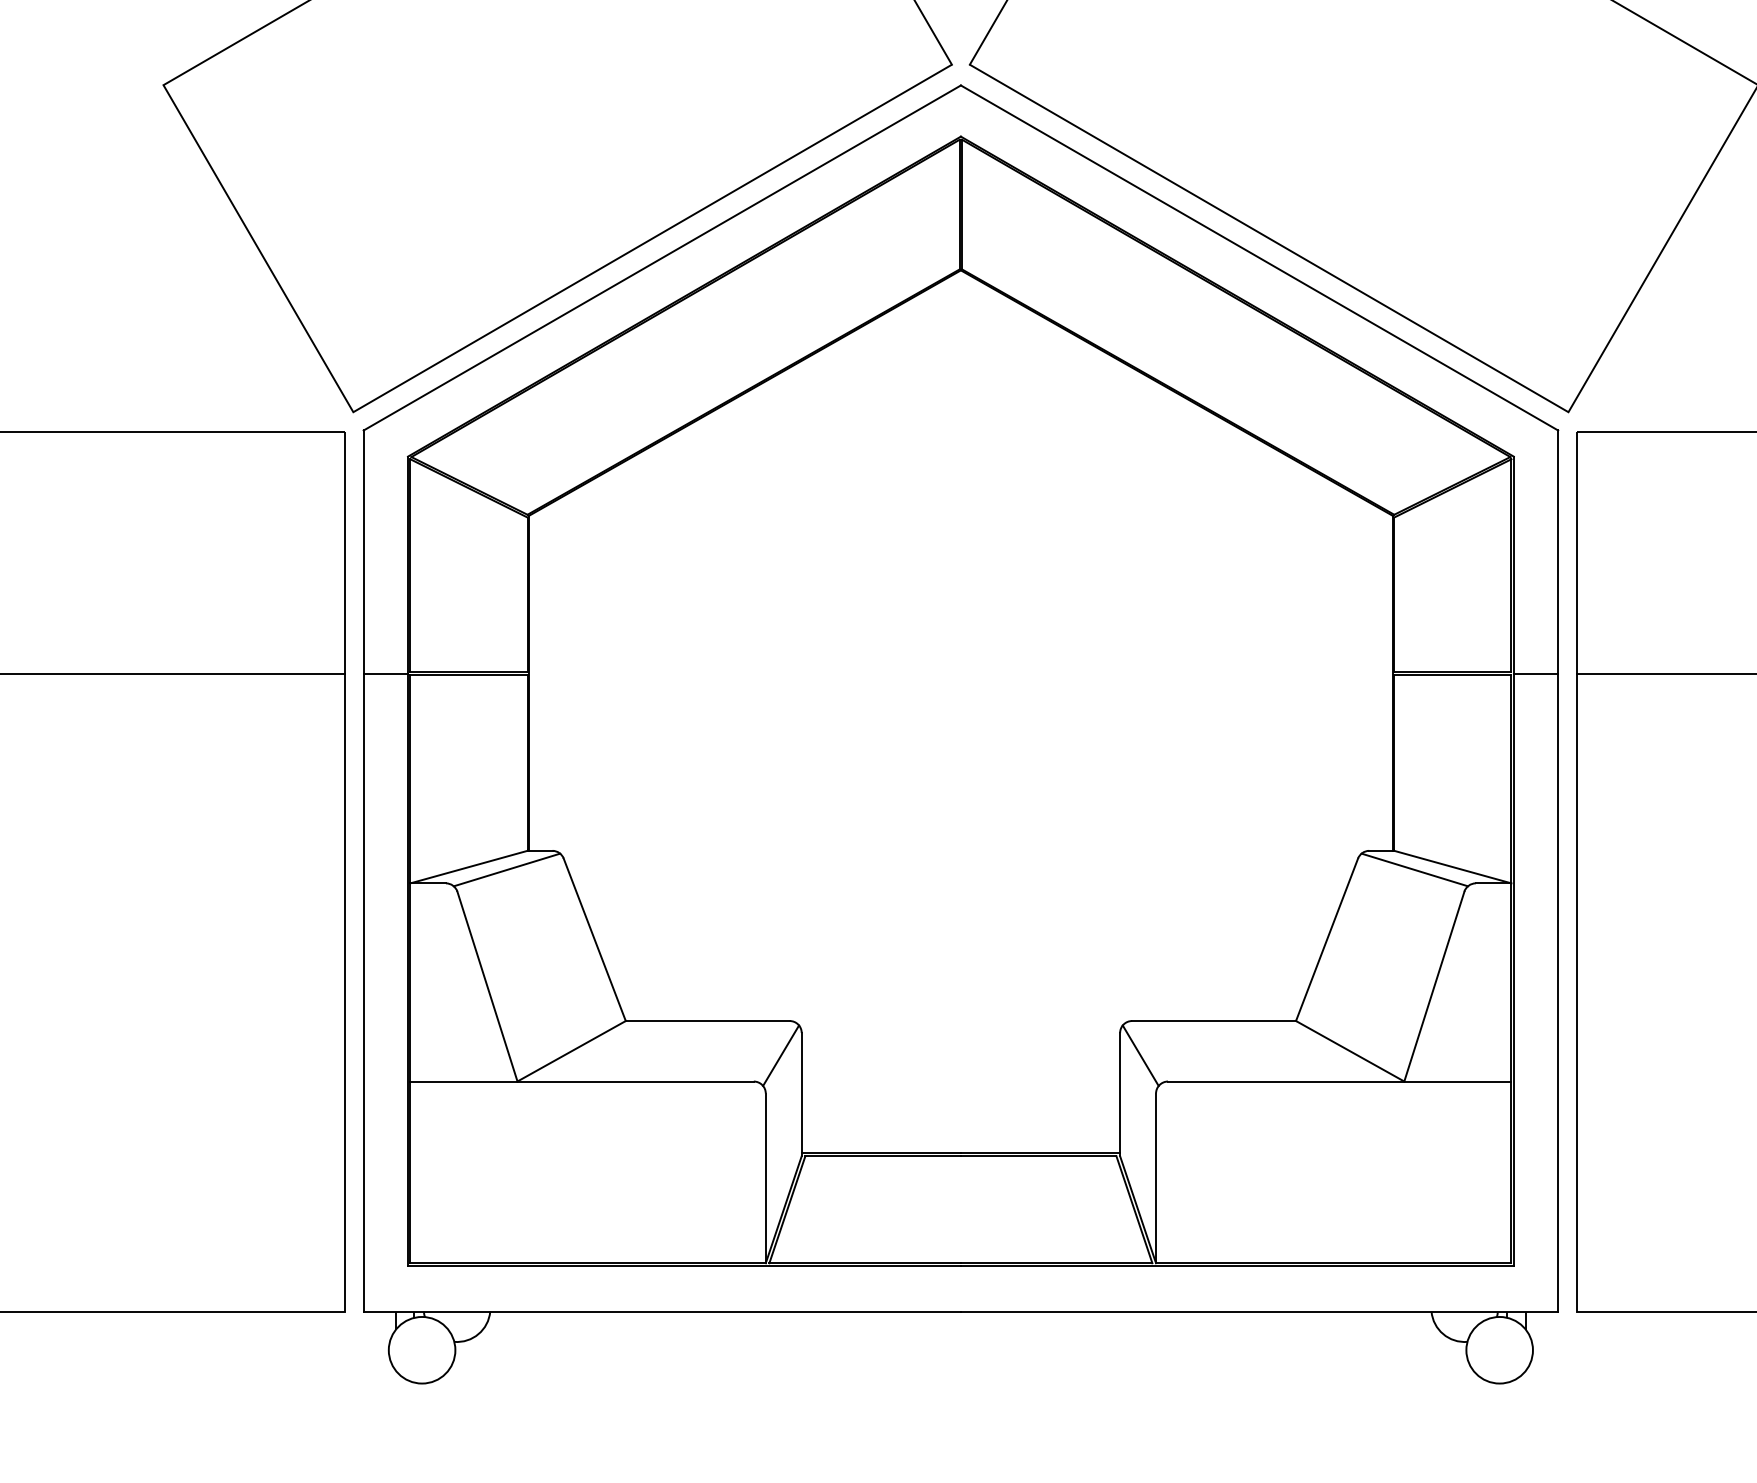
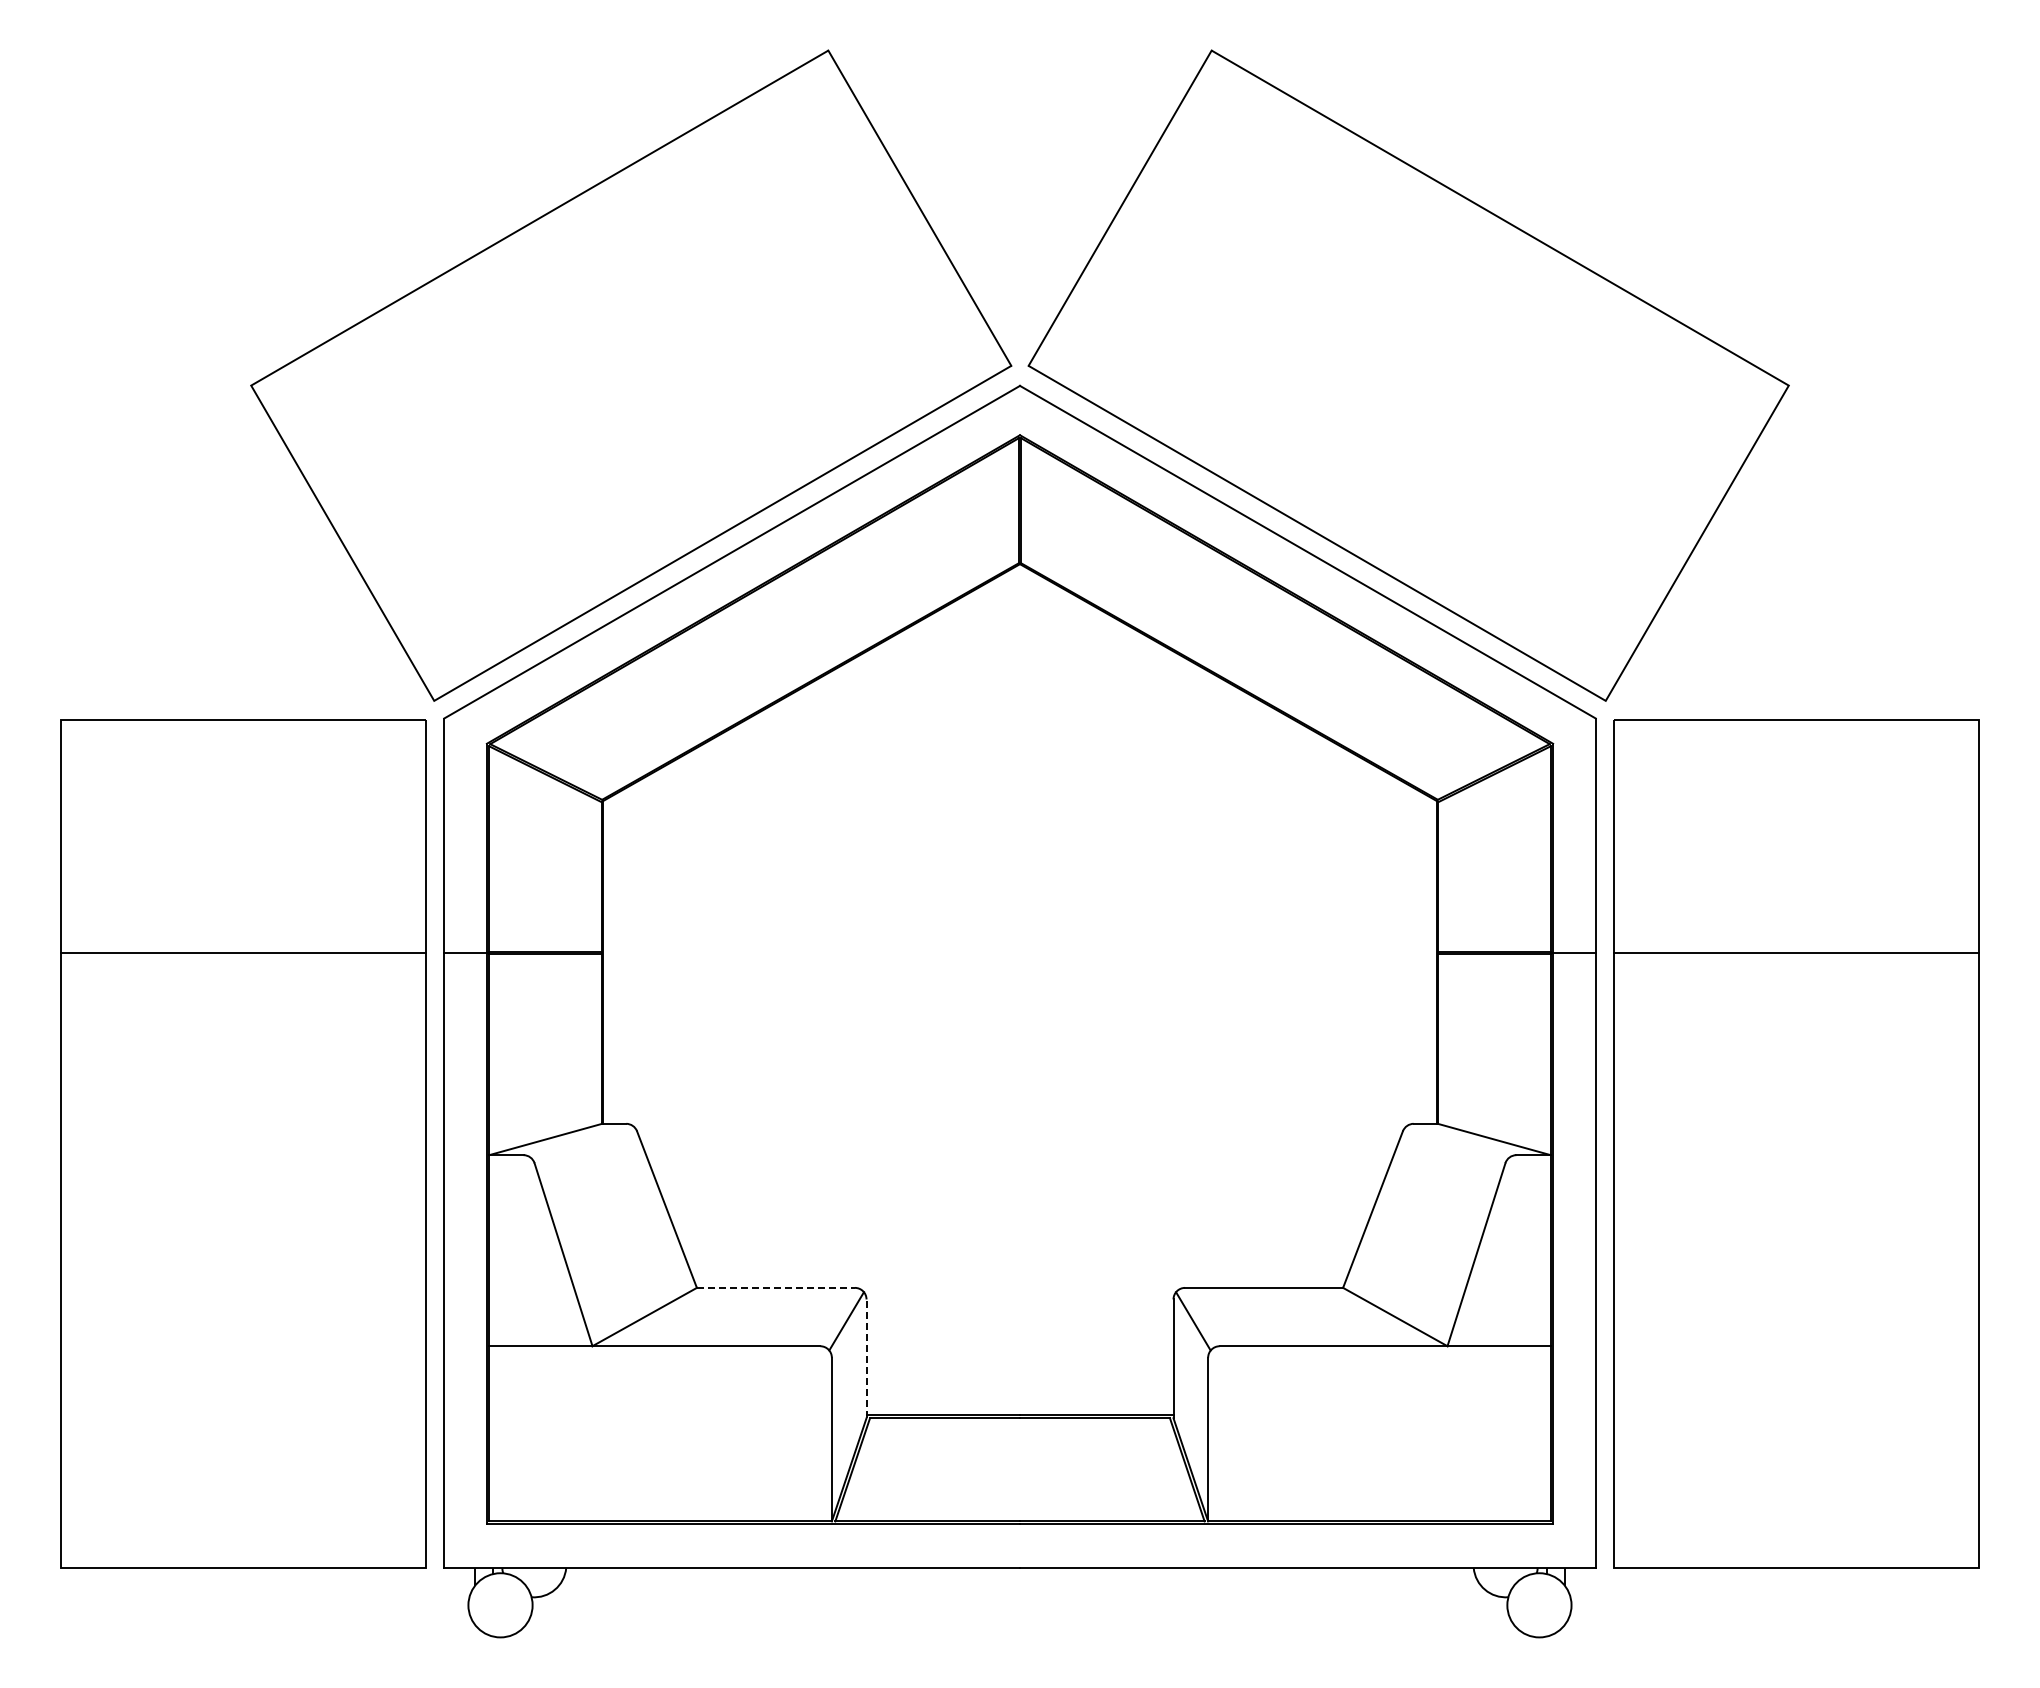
line: (507, 870) -> (582, 1142), removed
line: (1414, 870) -> (1457, 1142), removed
line: (708, 1020) -> (776, 1287), solid -> dashed
line: (801, 1094) -> (866, 1358), solid -> dashed

